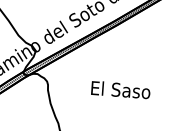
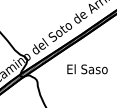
text: (120, 90) -> (87, 69), moved

